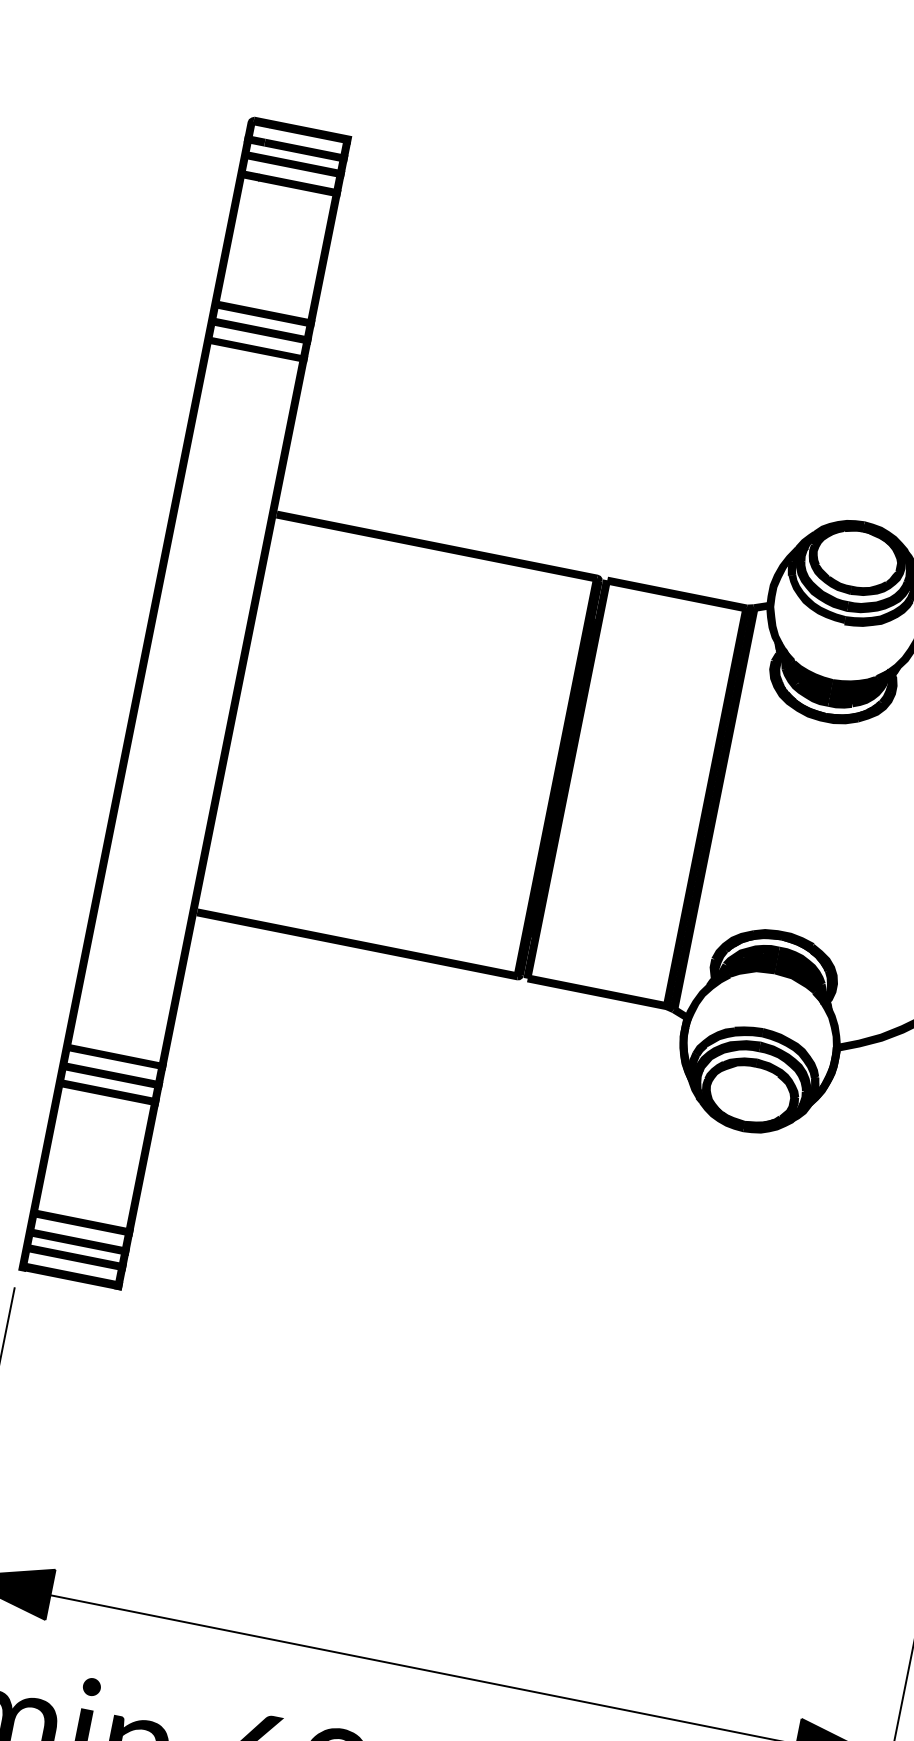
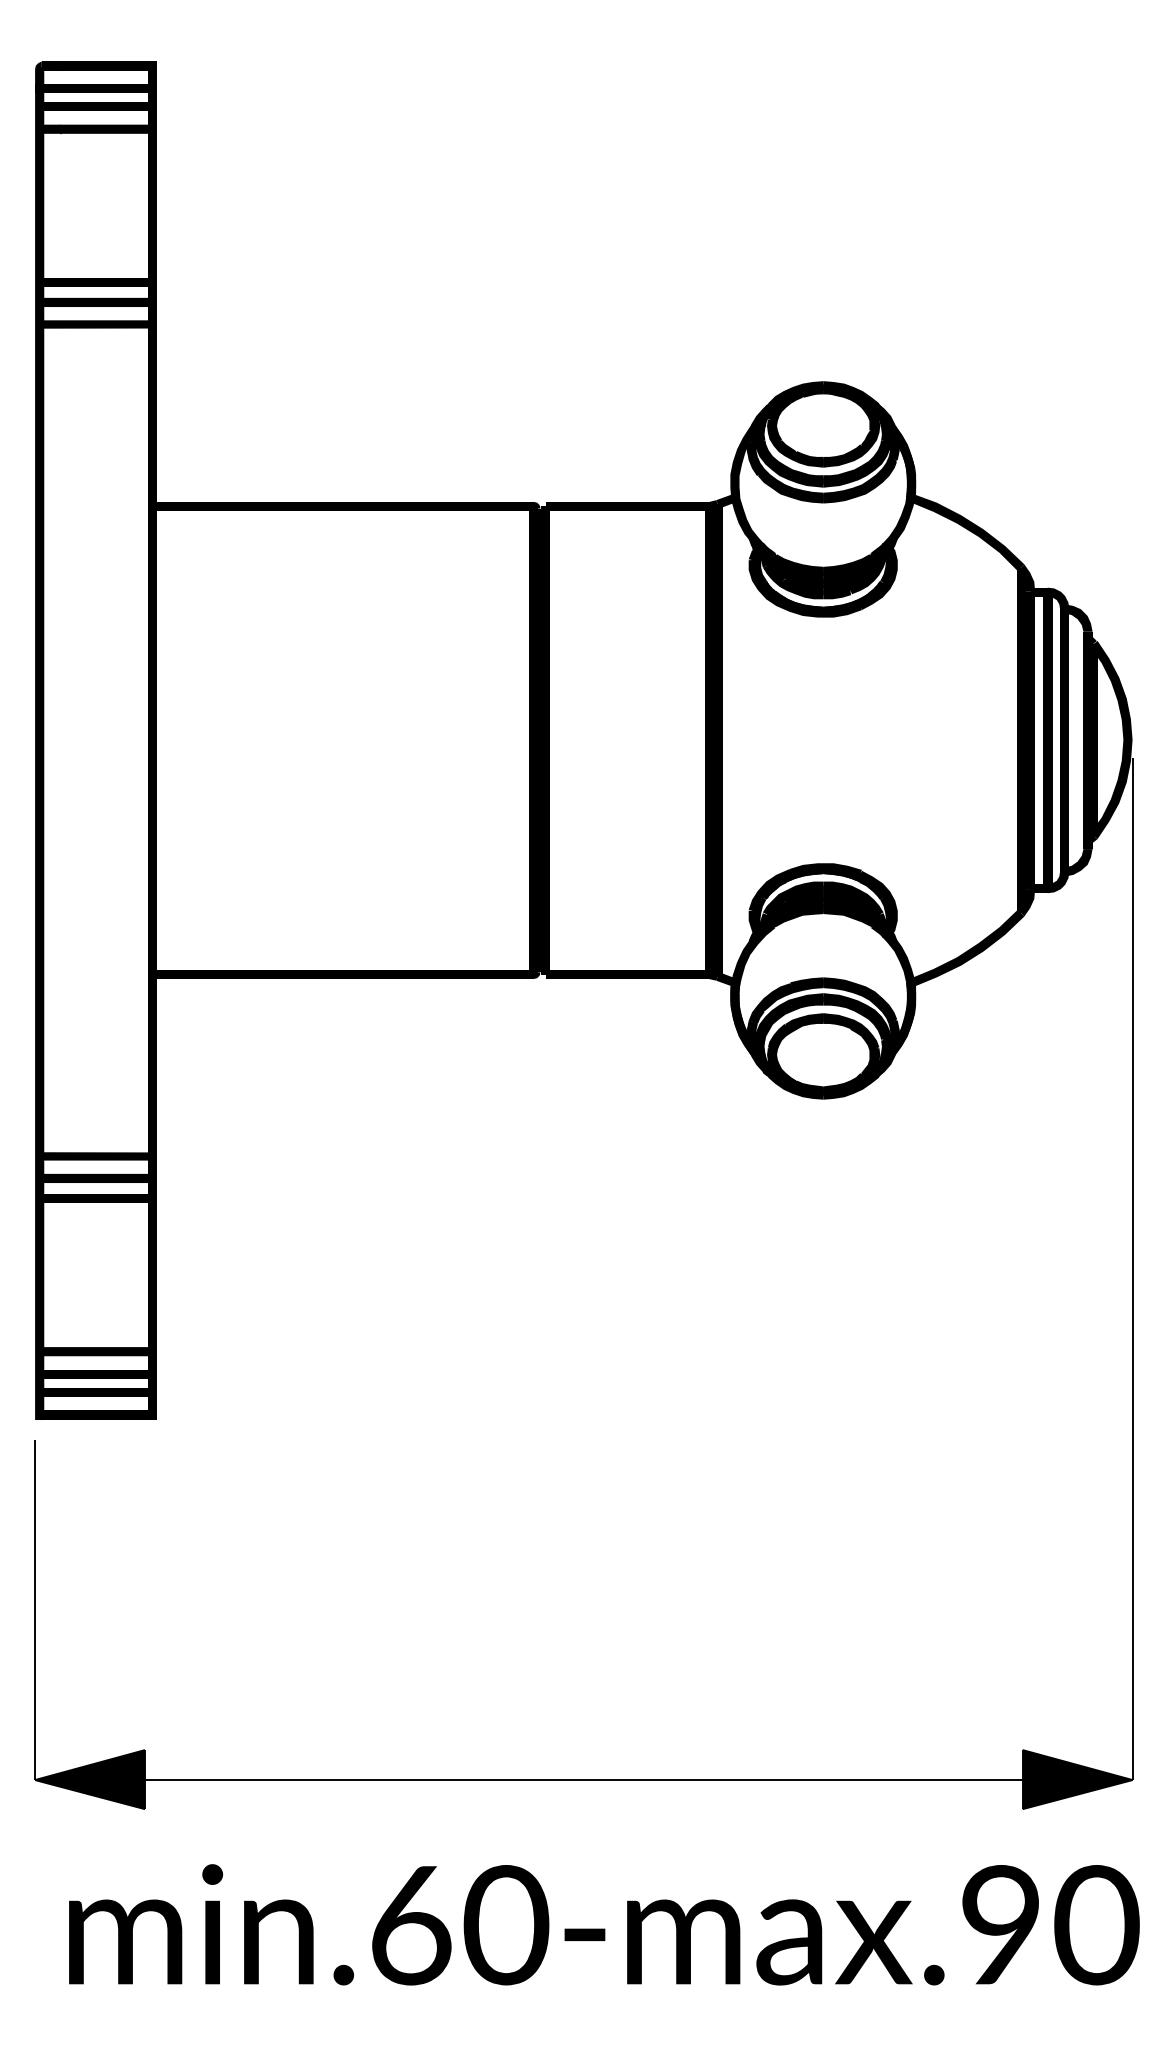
fill: (815, 599) -> (785, 480), added

